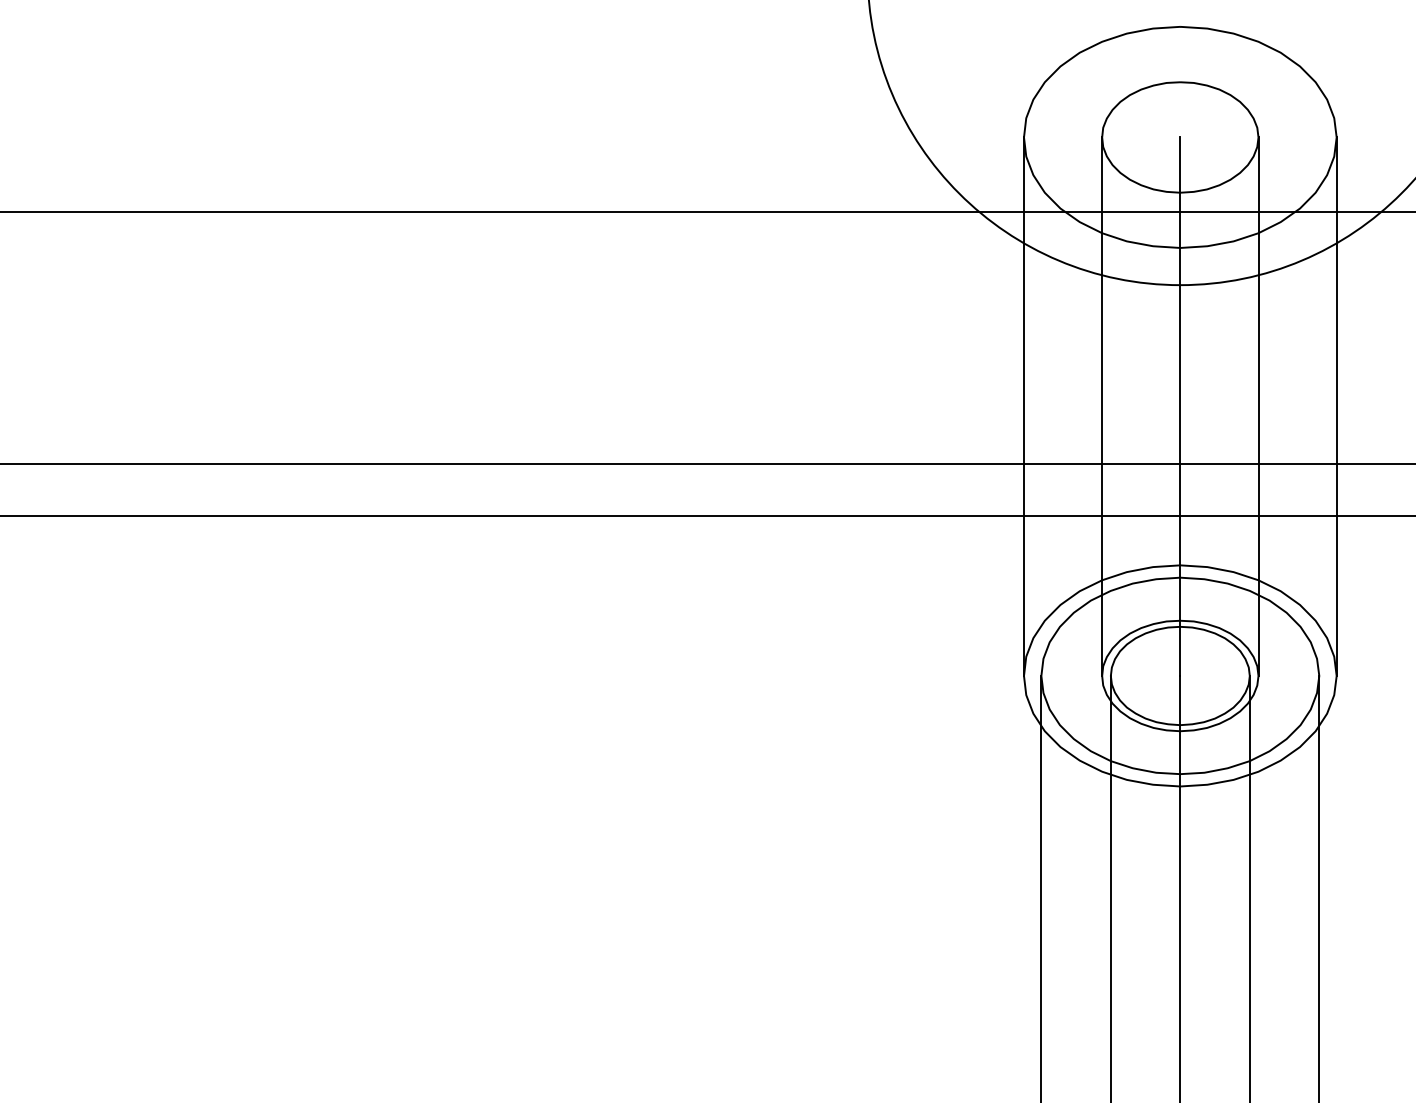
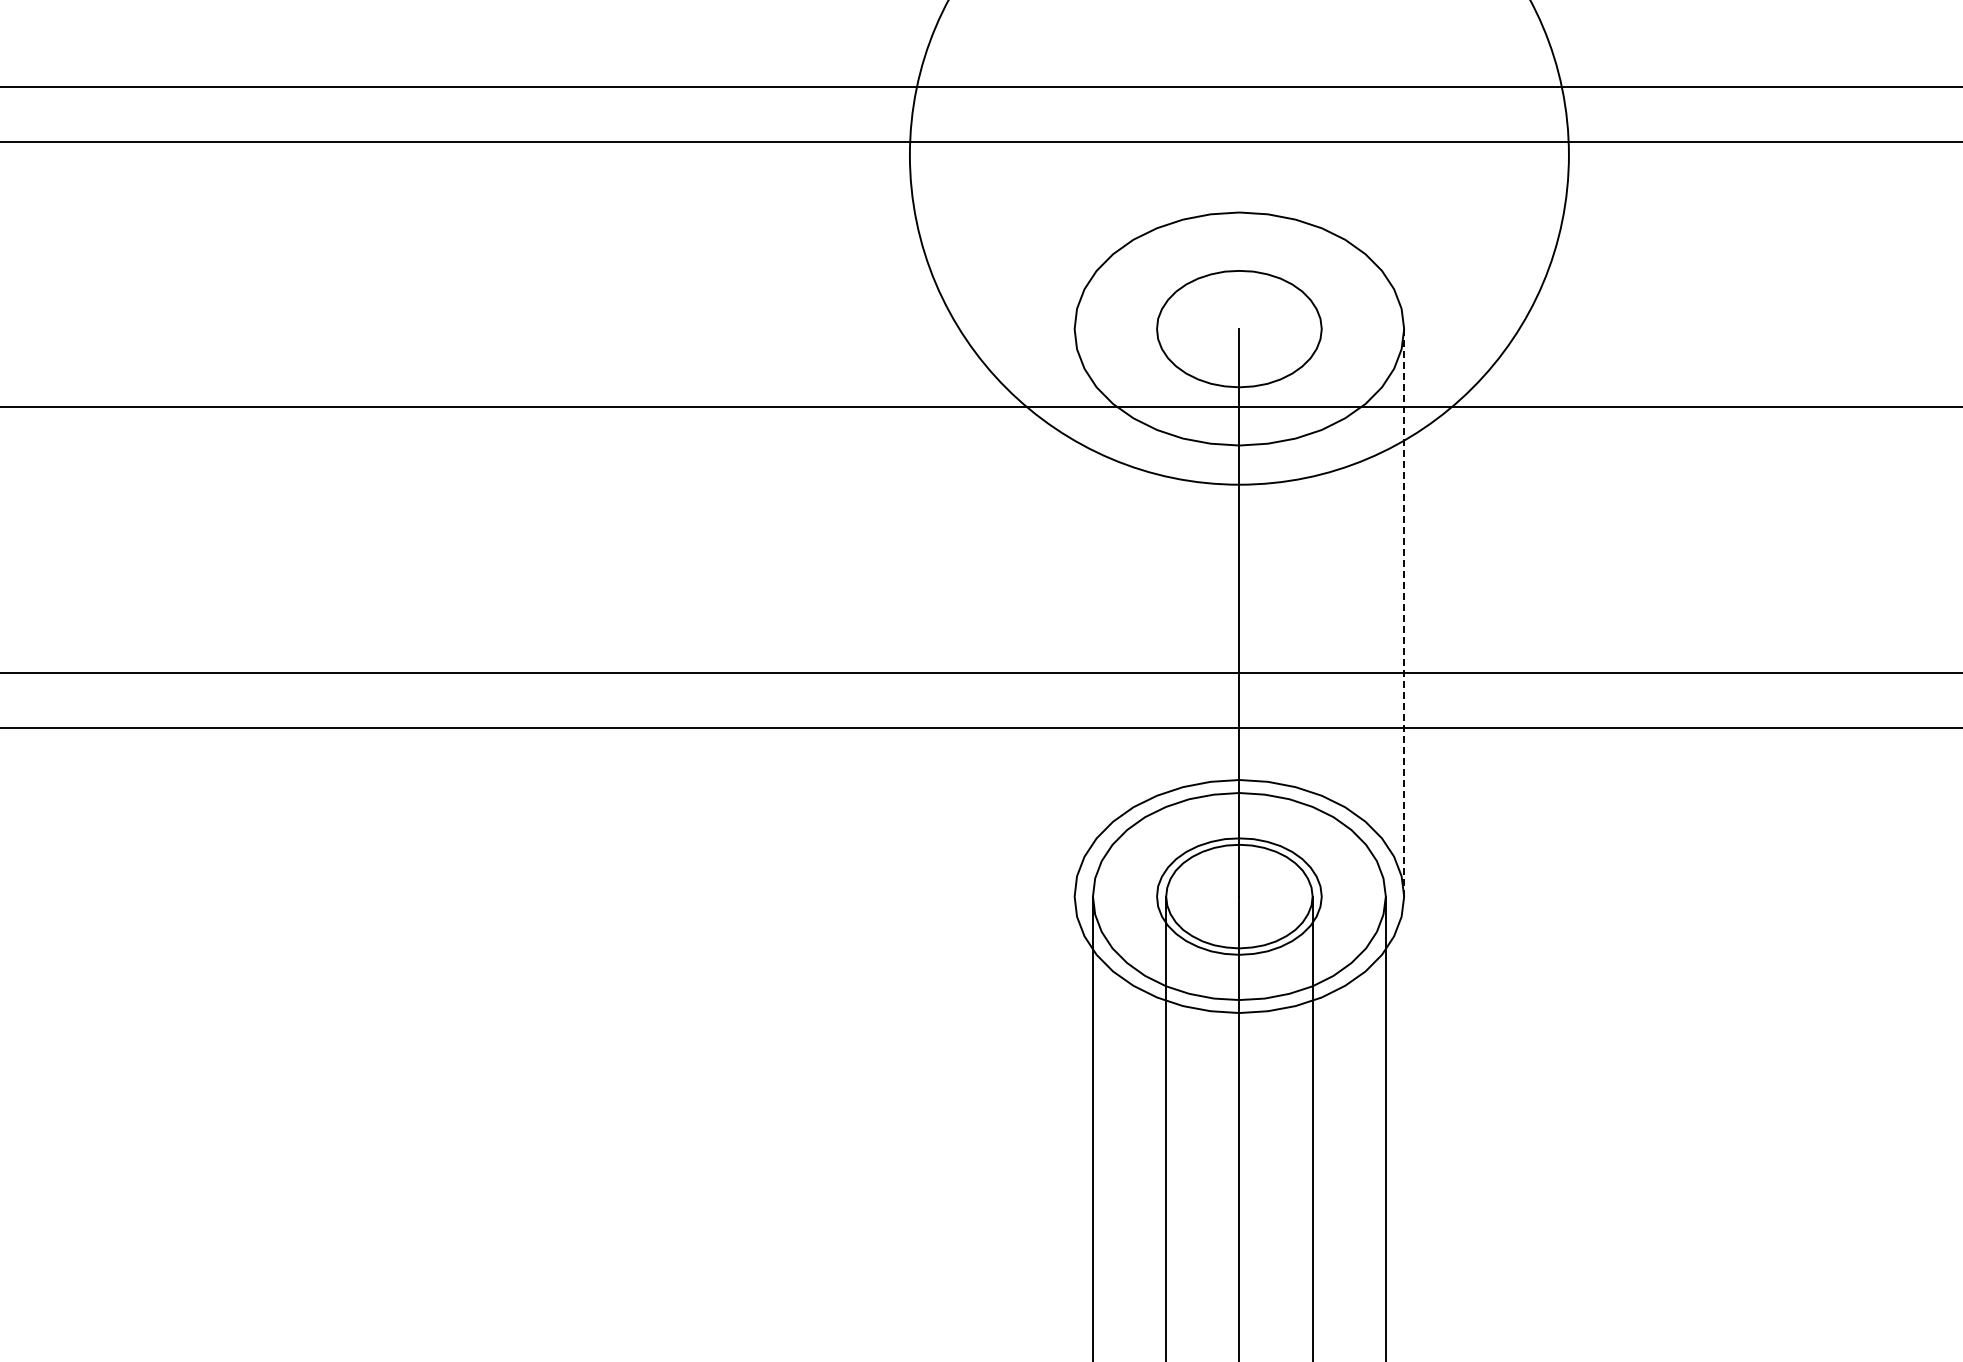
line: (1023, 406) -> (1074, 612), removed
line: (1102, 406) -> (1157, 612), removed
line: (1258, 406) -> (1321, 612), removed
line: (1336, 406) -> (1404, 612), solid -> dashed

